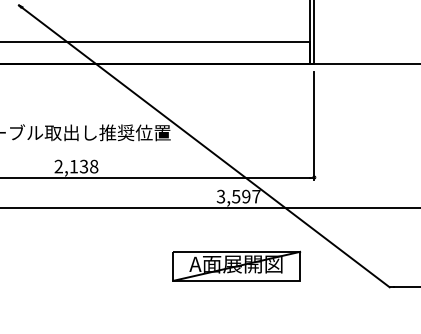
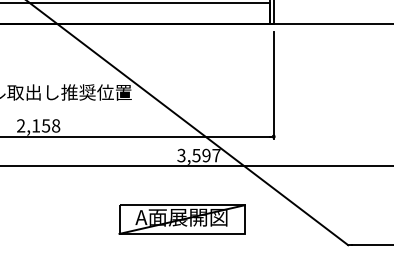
text: (84, 165) -> (46, 124), 2,138 -> 2,158
part: (236, 265) -> (181, 218), moved

